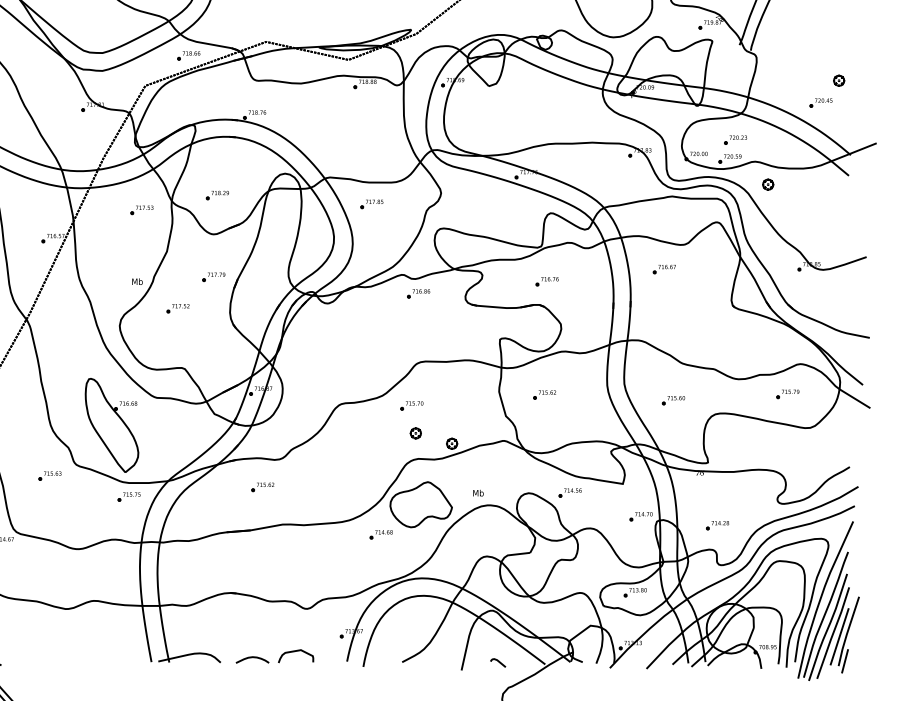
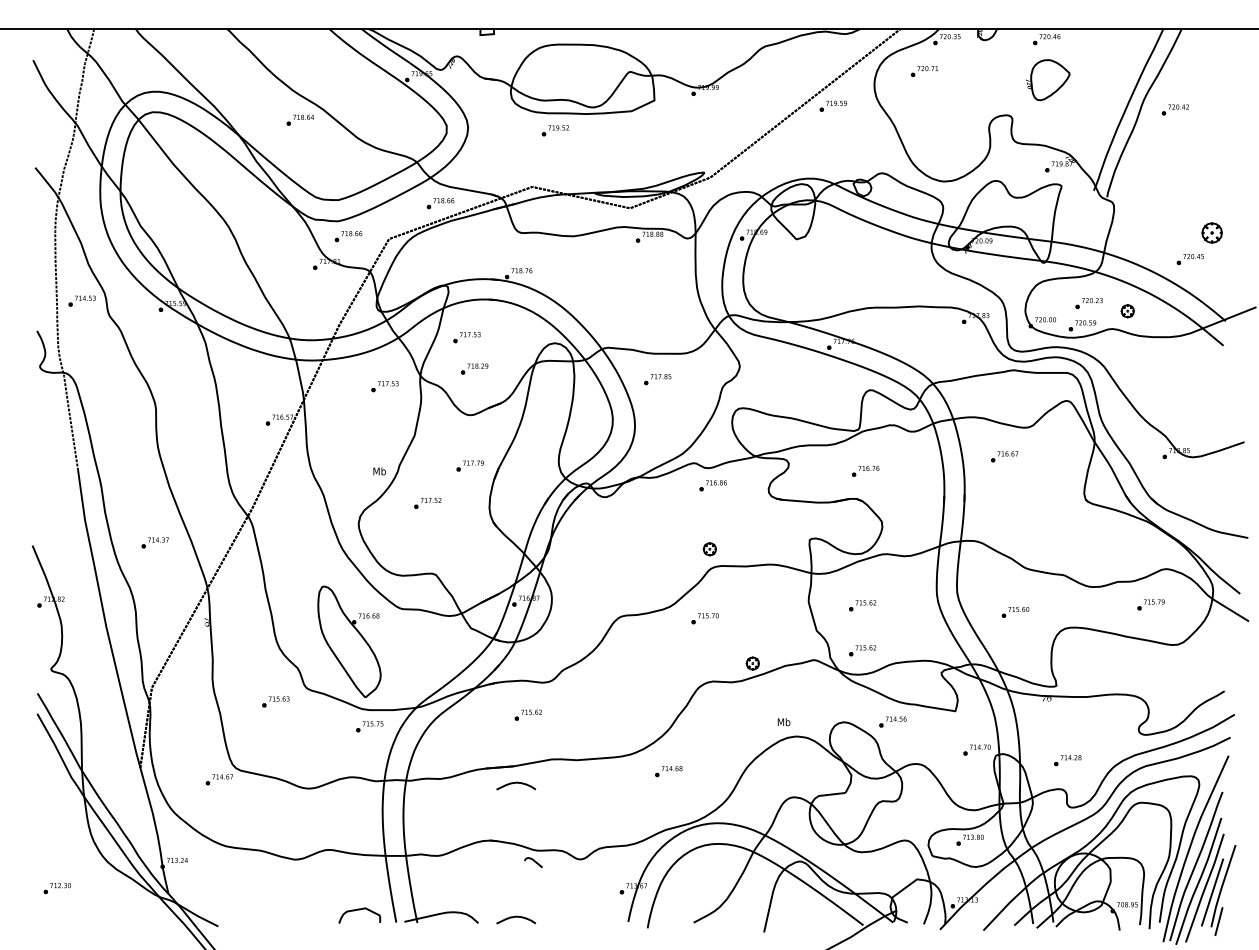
part: (838, 80) -> (1211, 232), size x1.6
part: (111, 83) -> (348, 236), added
part: (210, 168) -> (466, 337), added
part: (767, 184) -> (1127, 311), moved
part: (544, 432) -> (862, 650), added
part: (415, 433) -> (709, 549), moved
part: (420, 504) -> (715, 735), removed
curve: (251, 544) -> (515, 783), added
curve: (295, 651) -> (359, 910), moved
curve: (498, 662) -> (533, 861), moved

